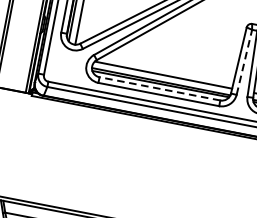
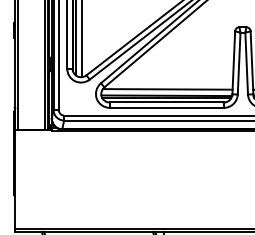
line: (244, 62) -> (239, 63), dashed -> solid
line: (159, 88) -> (166, 102), dashed -> solid

